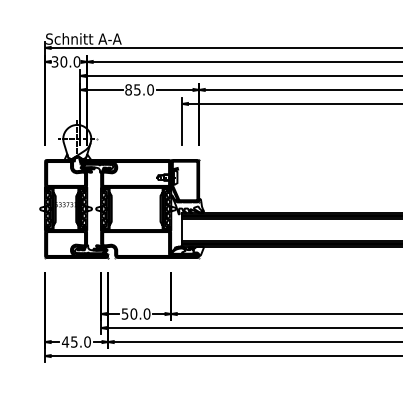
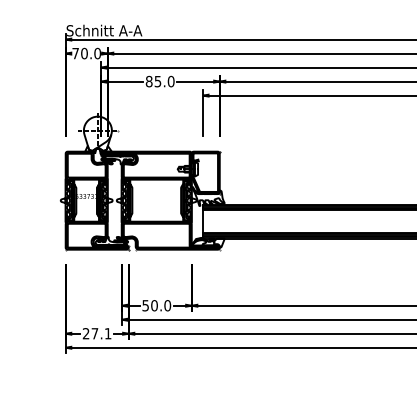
text: (54, 61) -> (75, 53), 30.0 -> 70.0
text: (75, 341) -> (96, 333), 45.0 -> 27.1

